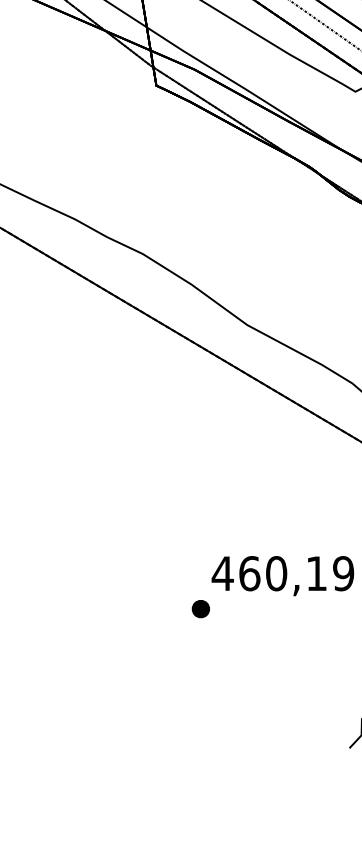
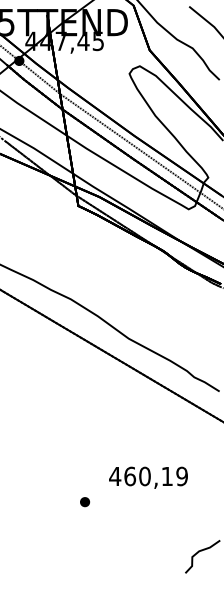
part: (201, 609) -> (85, 502), moved

